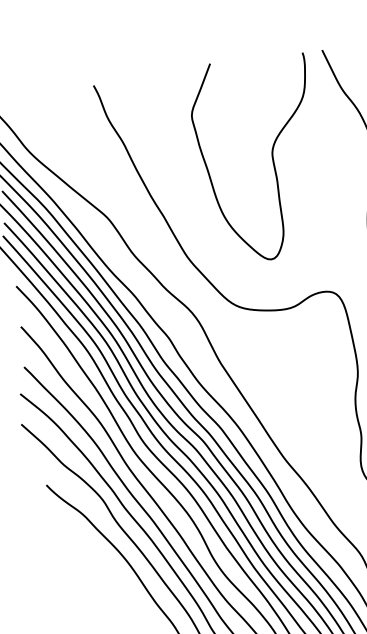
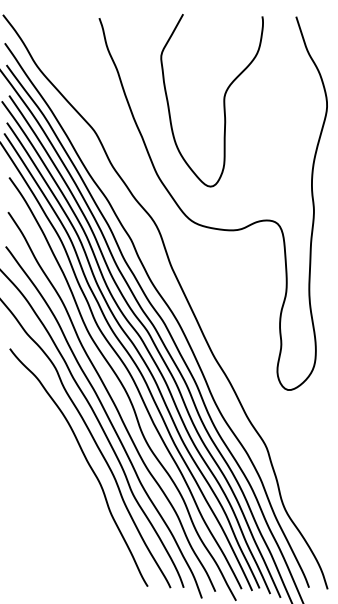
curve: (271, 157) -> (223, 100), moved

